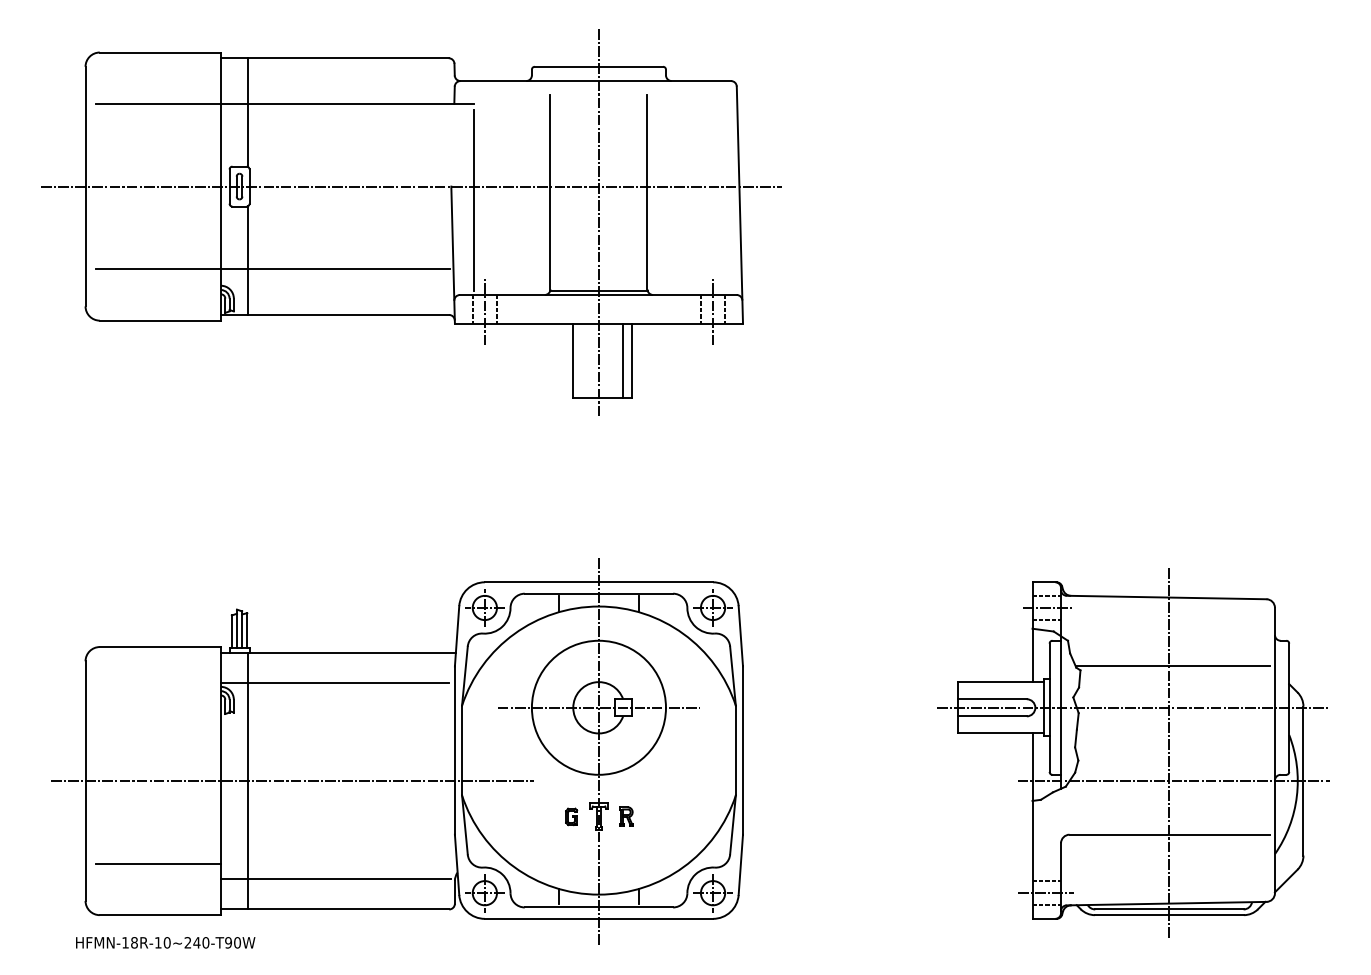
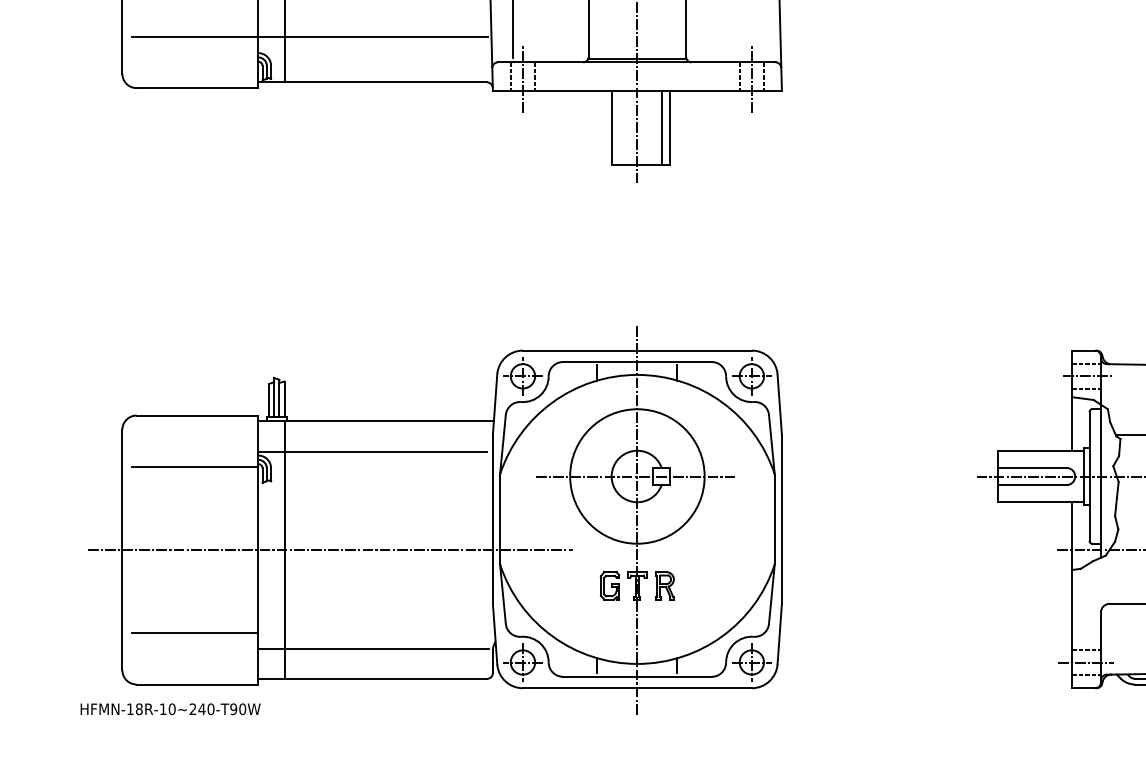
line: (158, 698) -> (195, 467), added
part: (571, 816) -> (609, 585), size x1.67
part: (626, 816) -> (665, 585), size x1.43
text: (165, 942) -> (170, 708), moved

